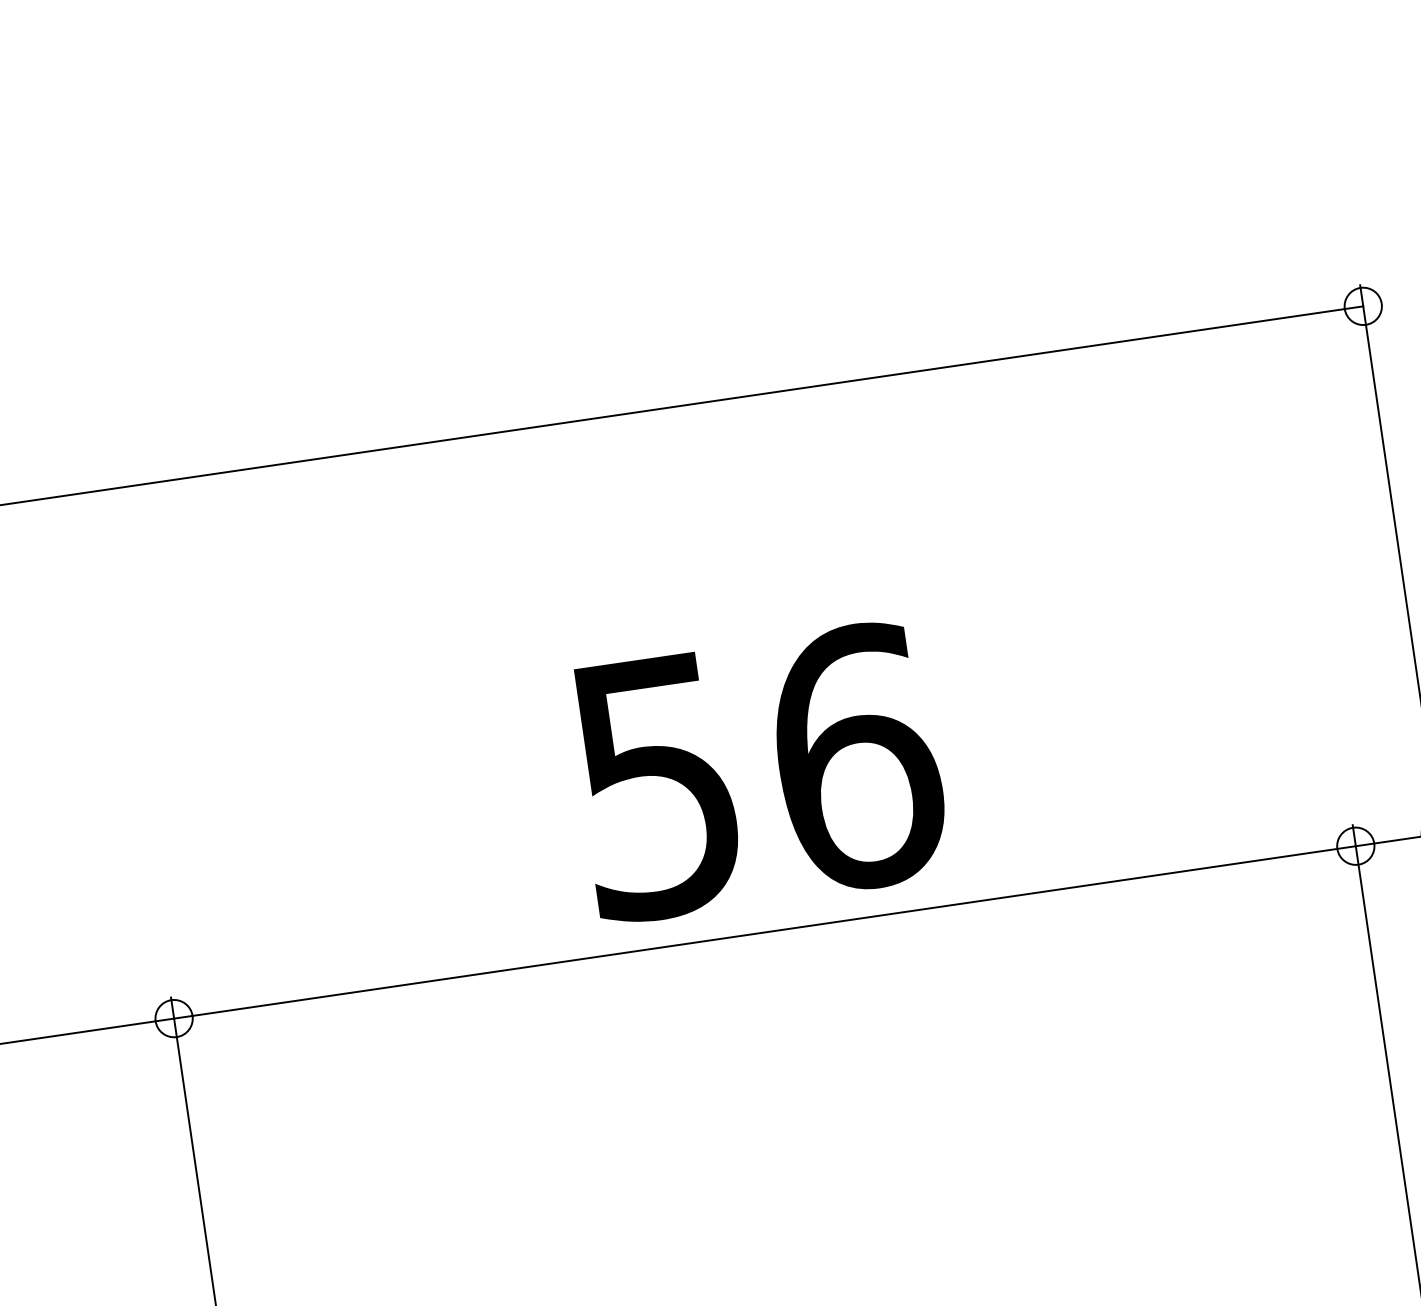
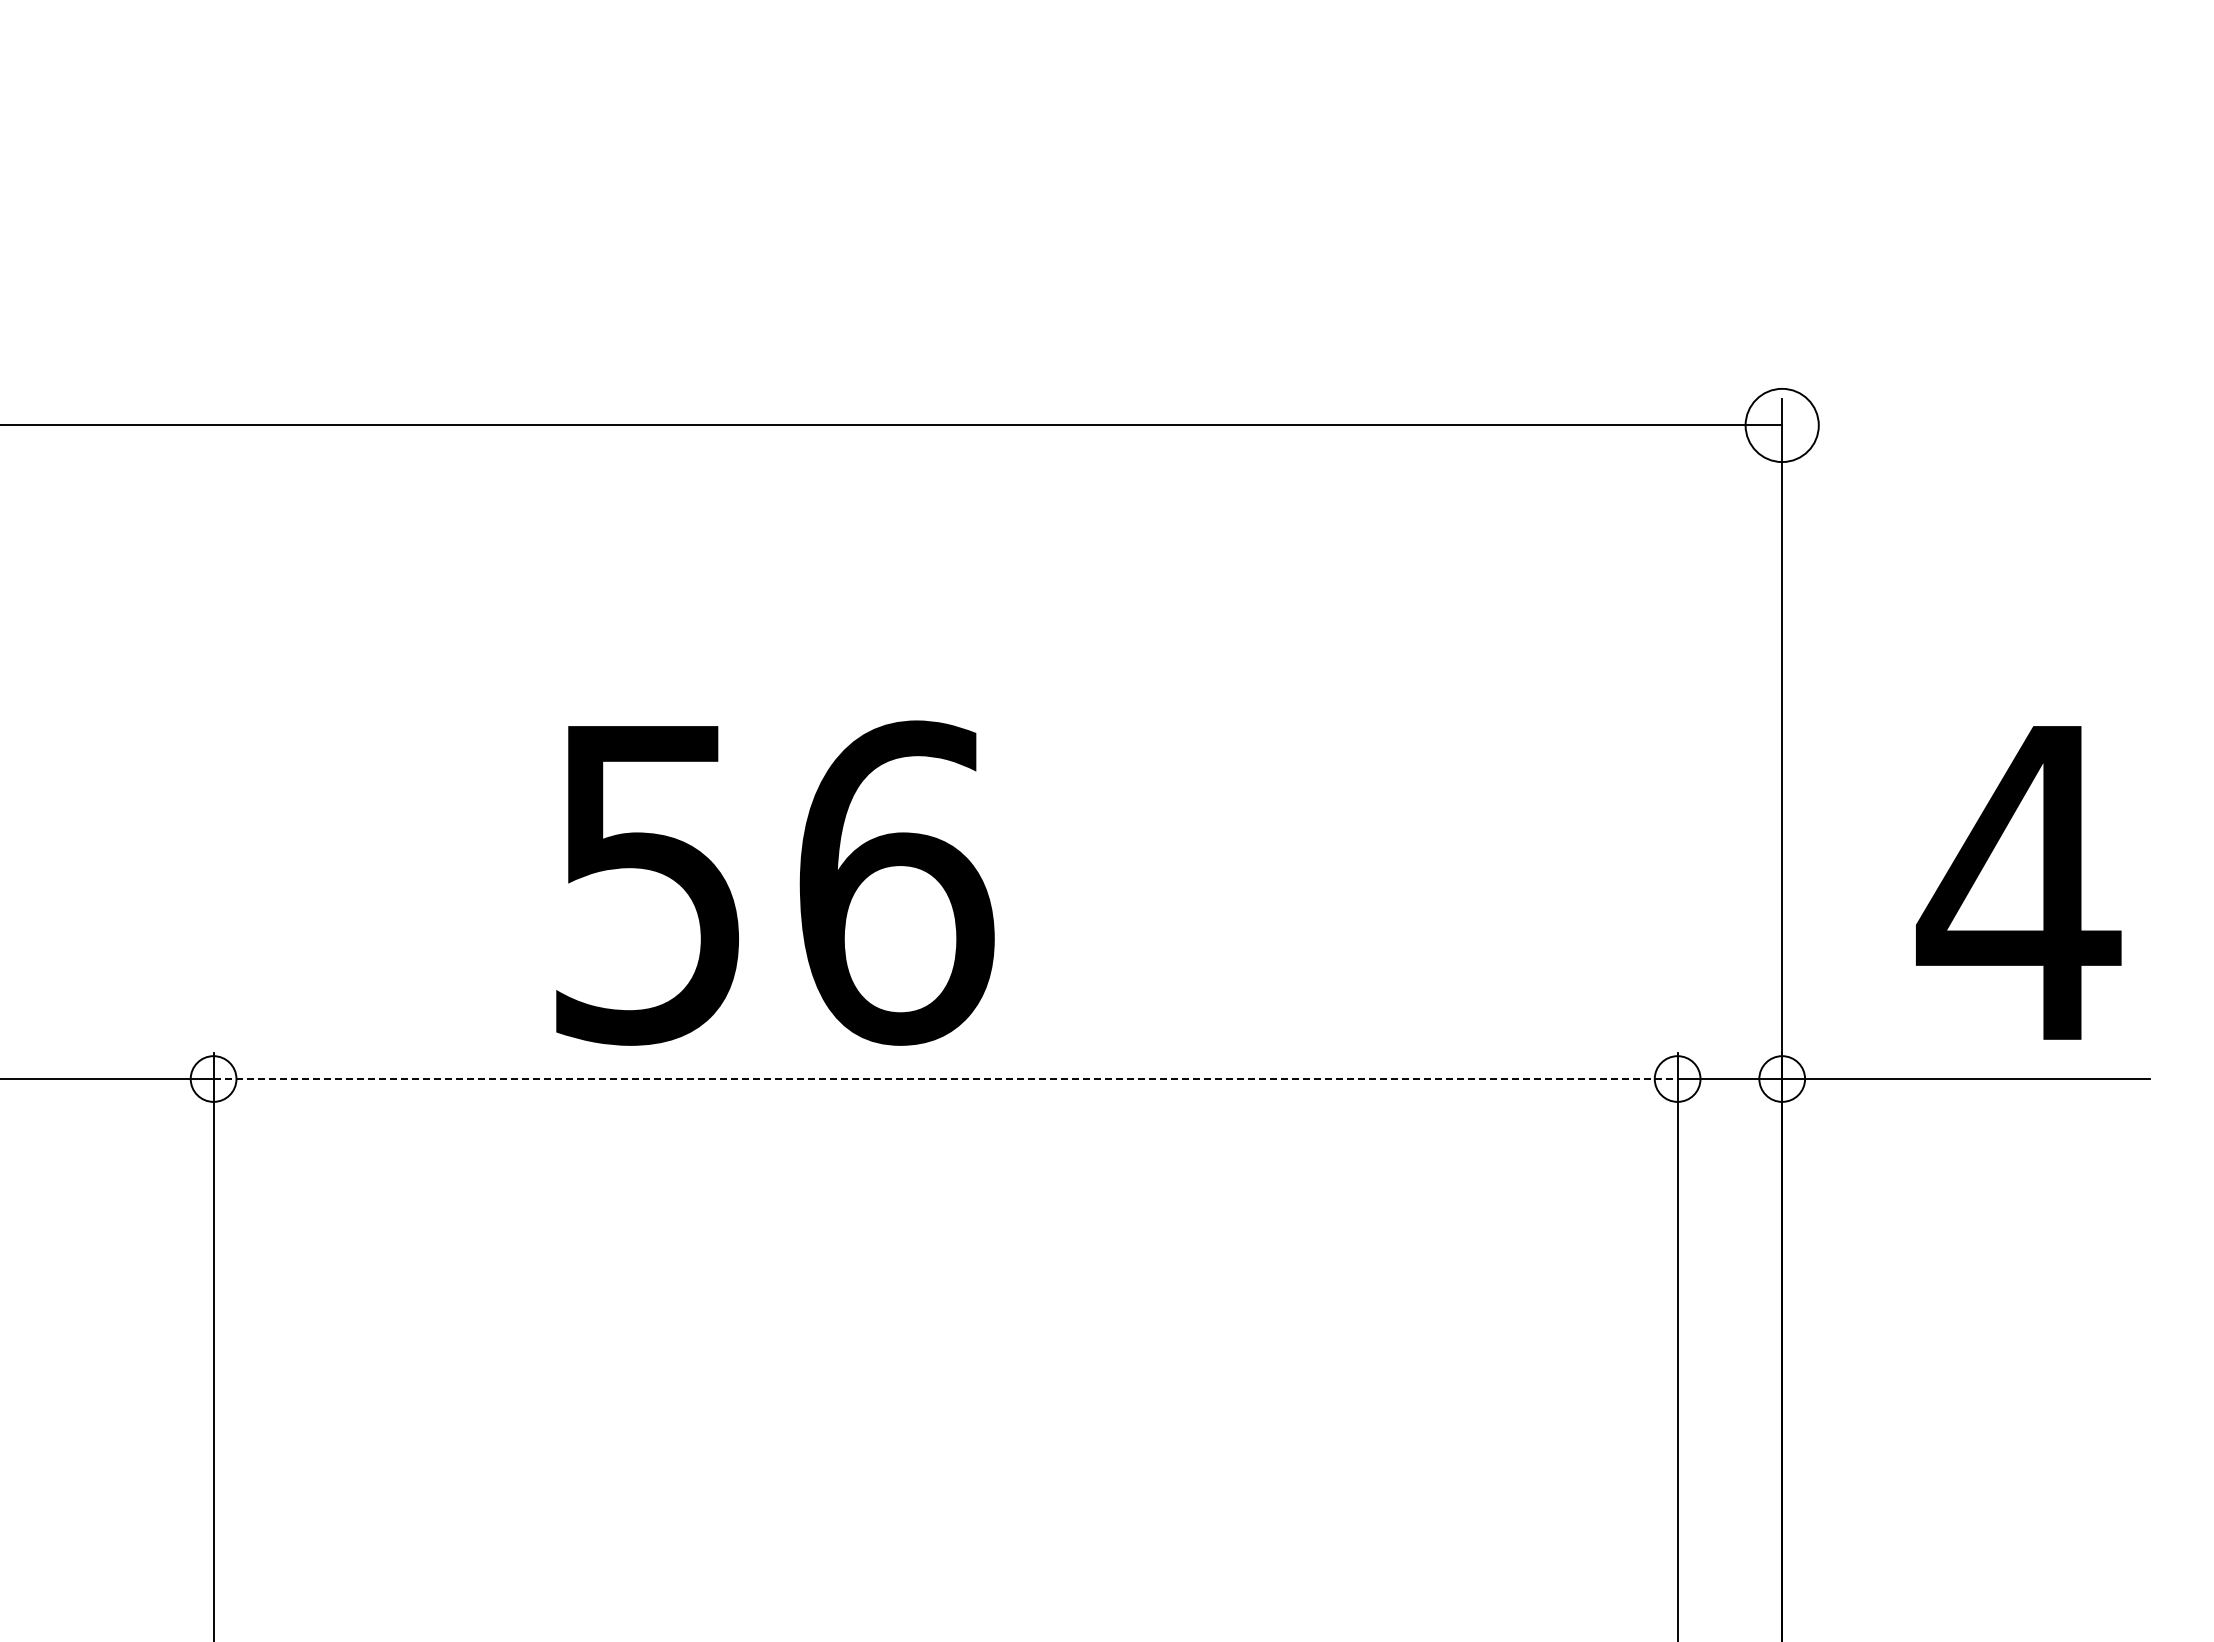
circle: (1363, 306) -> (1782, 425), size x1.6
text: (759, 771) -> (775, 882), moved
line: (765, 932) -> (946, 1079), solid -> dashed

